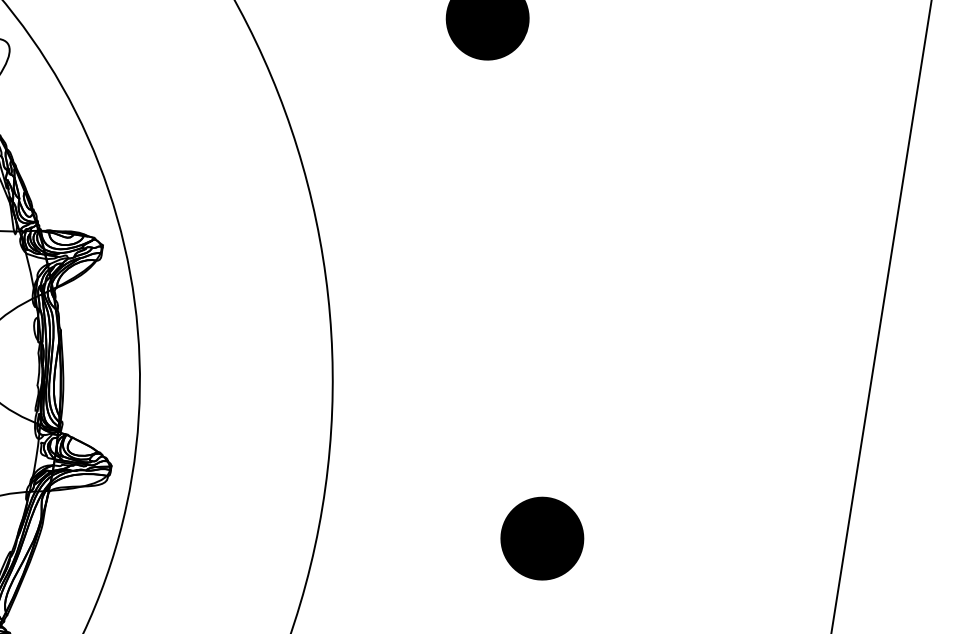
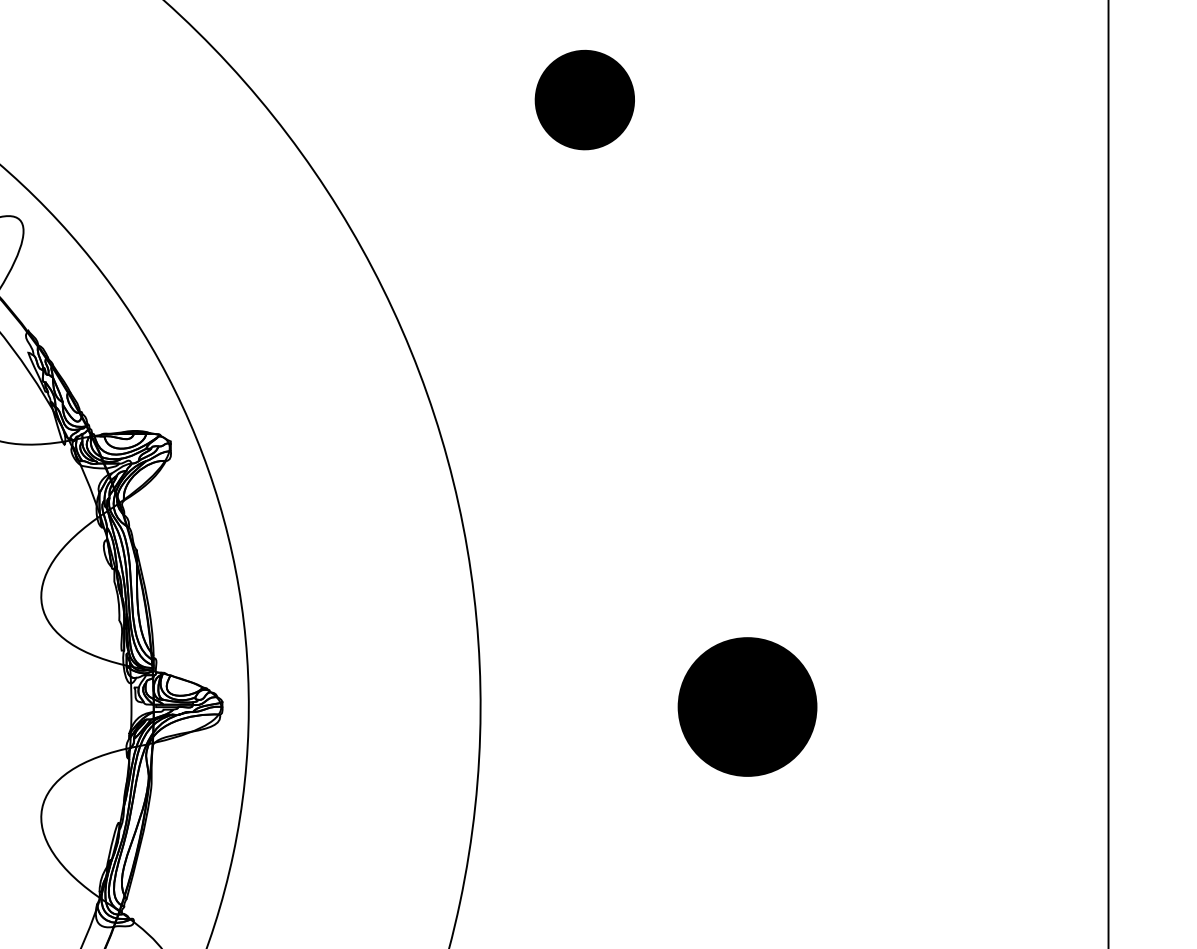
part: (542, 538) -> (747, 707), size x1.4

